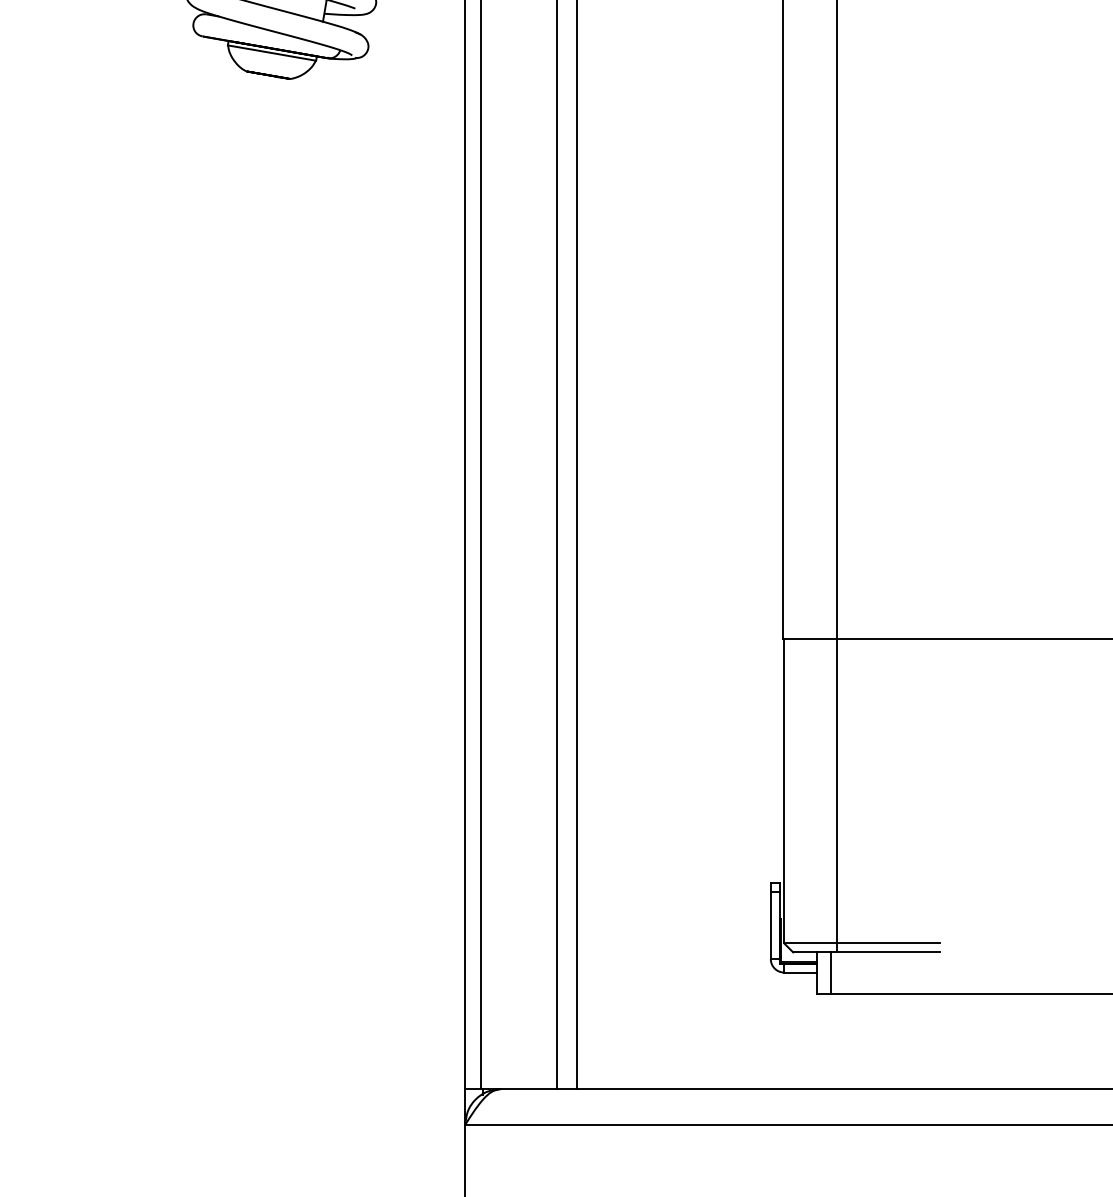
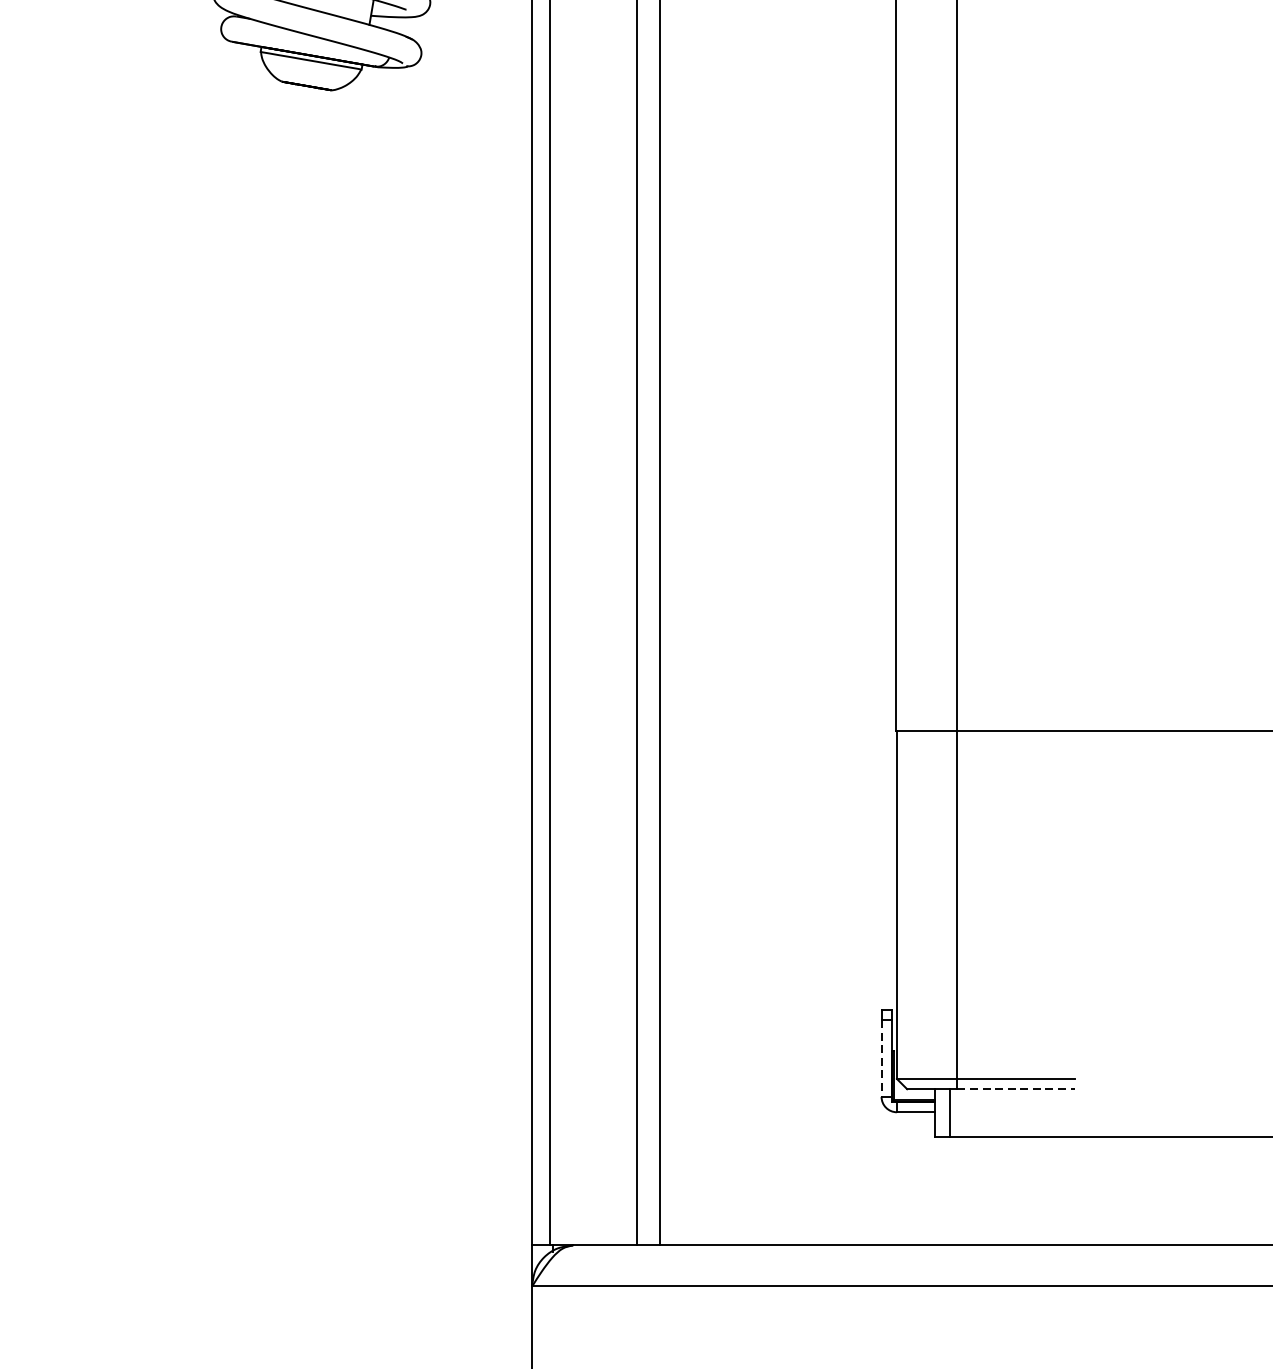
line: (770, 925) -> (881, 1058), solid -> dashed
line: (888, 952) -> (1016, 1089), solid -> dashed

